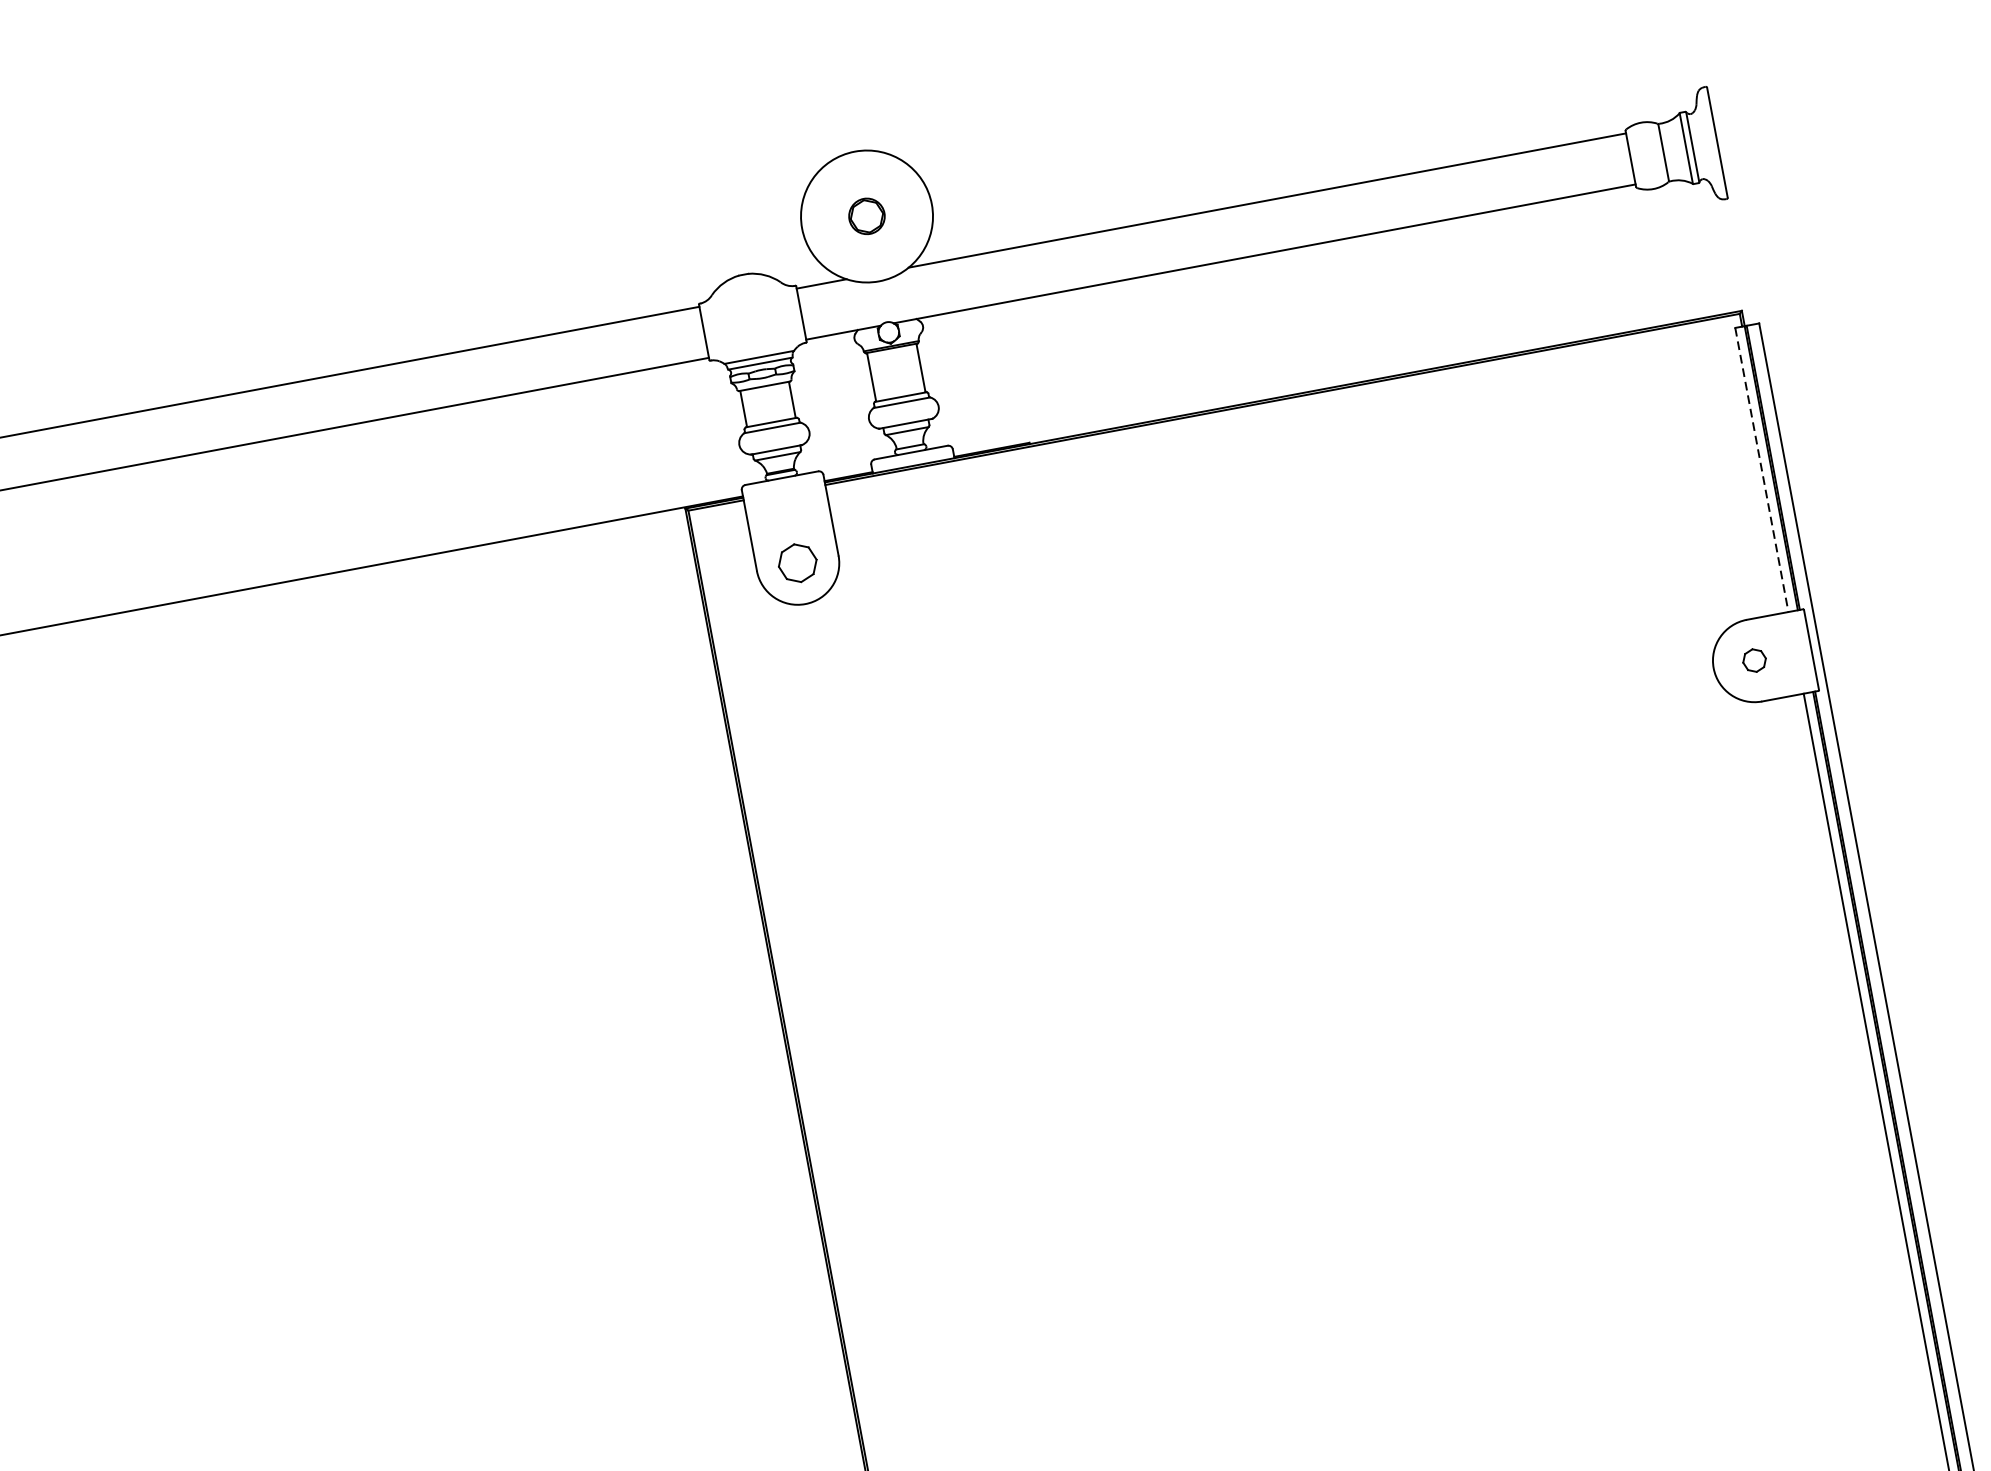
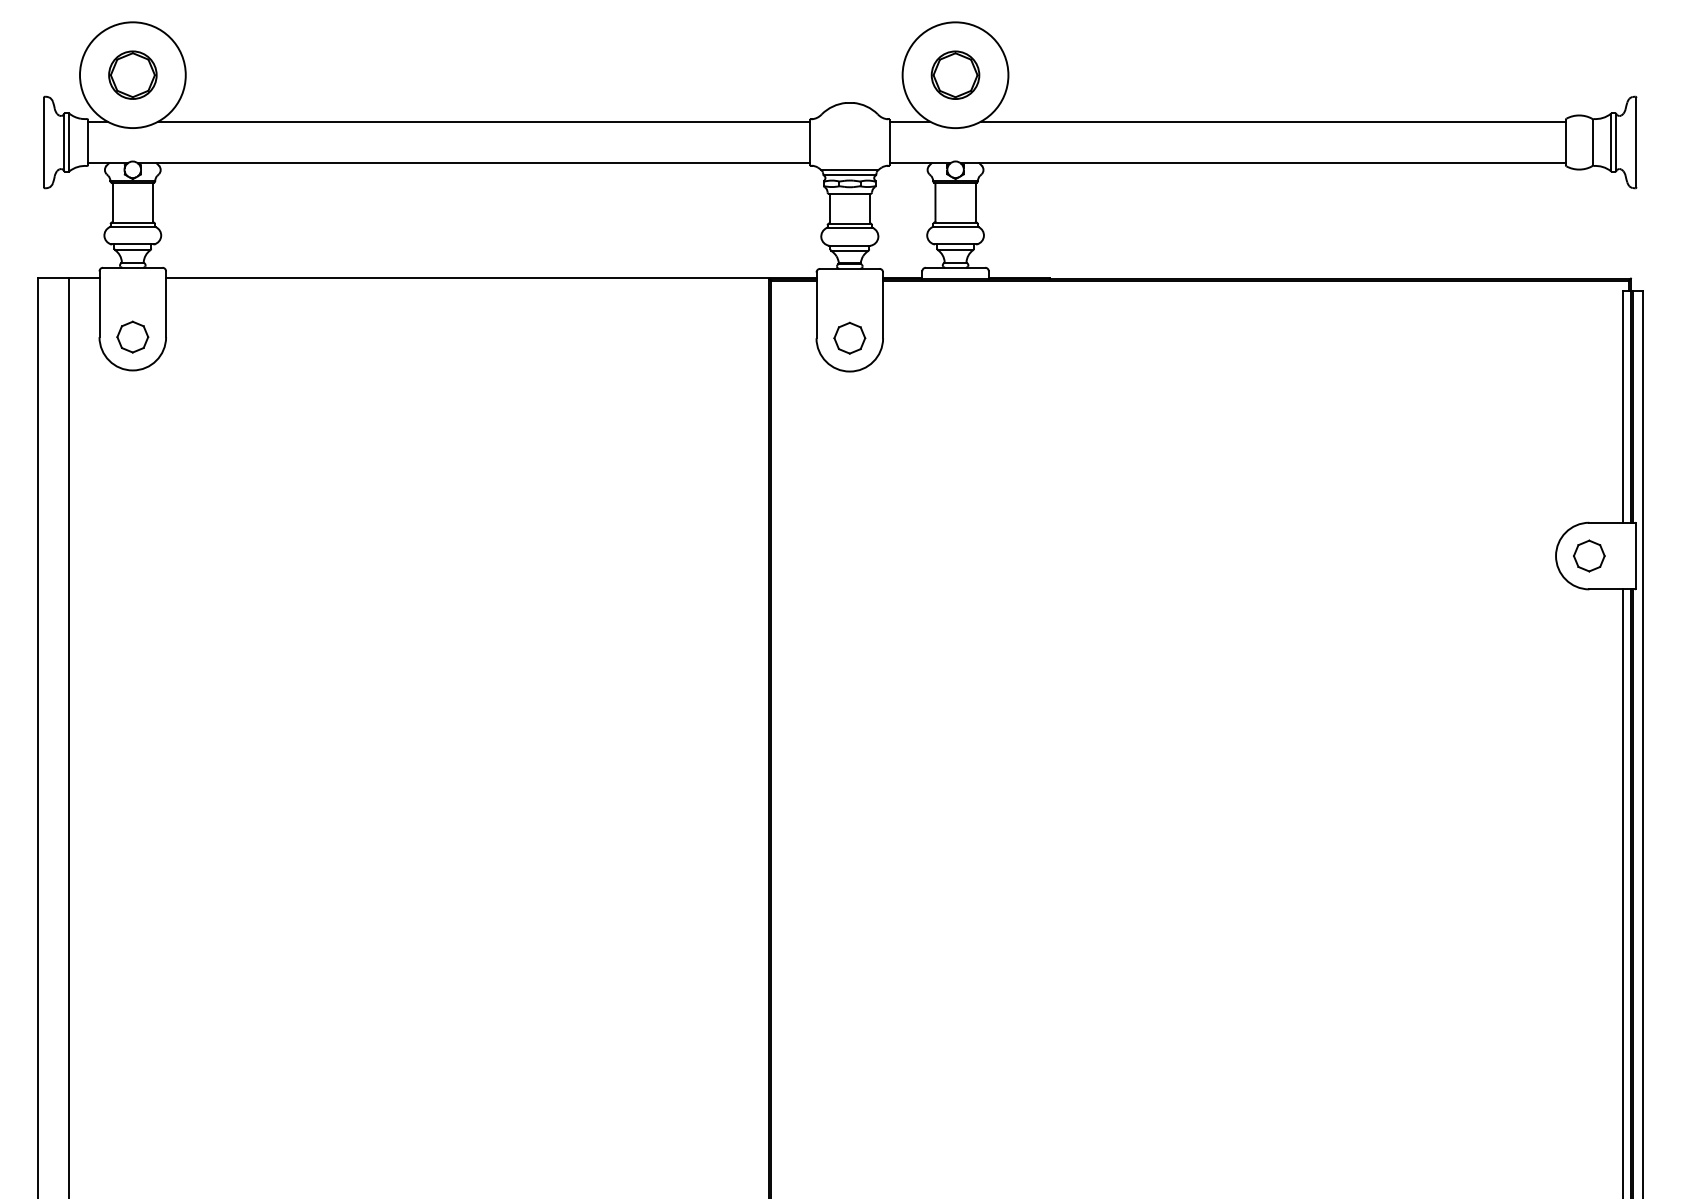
part: (866, 215) -> (955, 74), size x1.67
line: (1762, 469) -> (1623, 406), dashed -> solid
part: (1754, 659) -> (1589, 555), size x1.67

